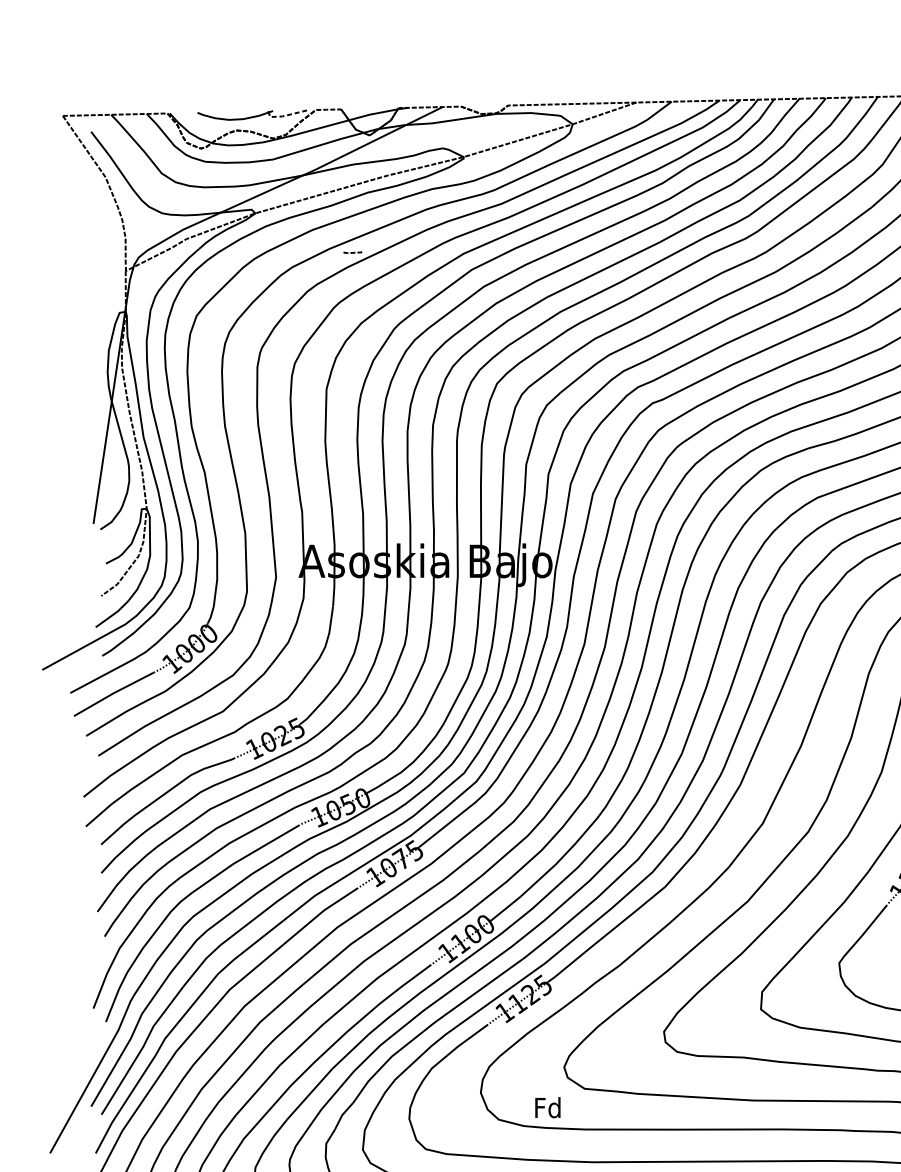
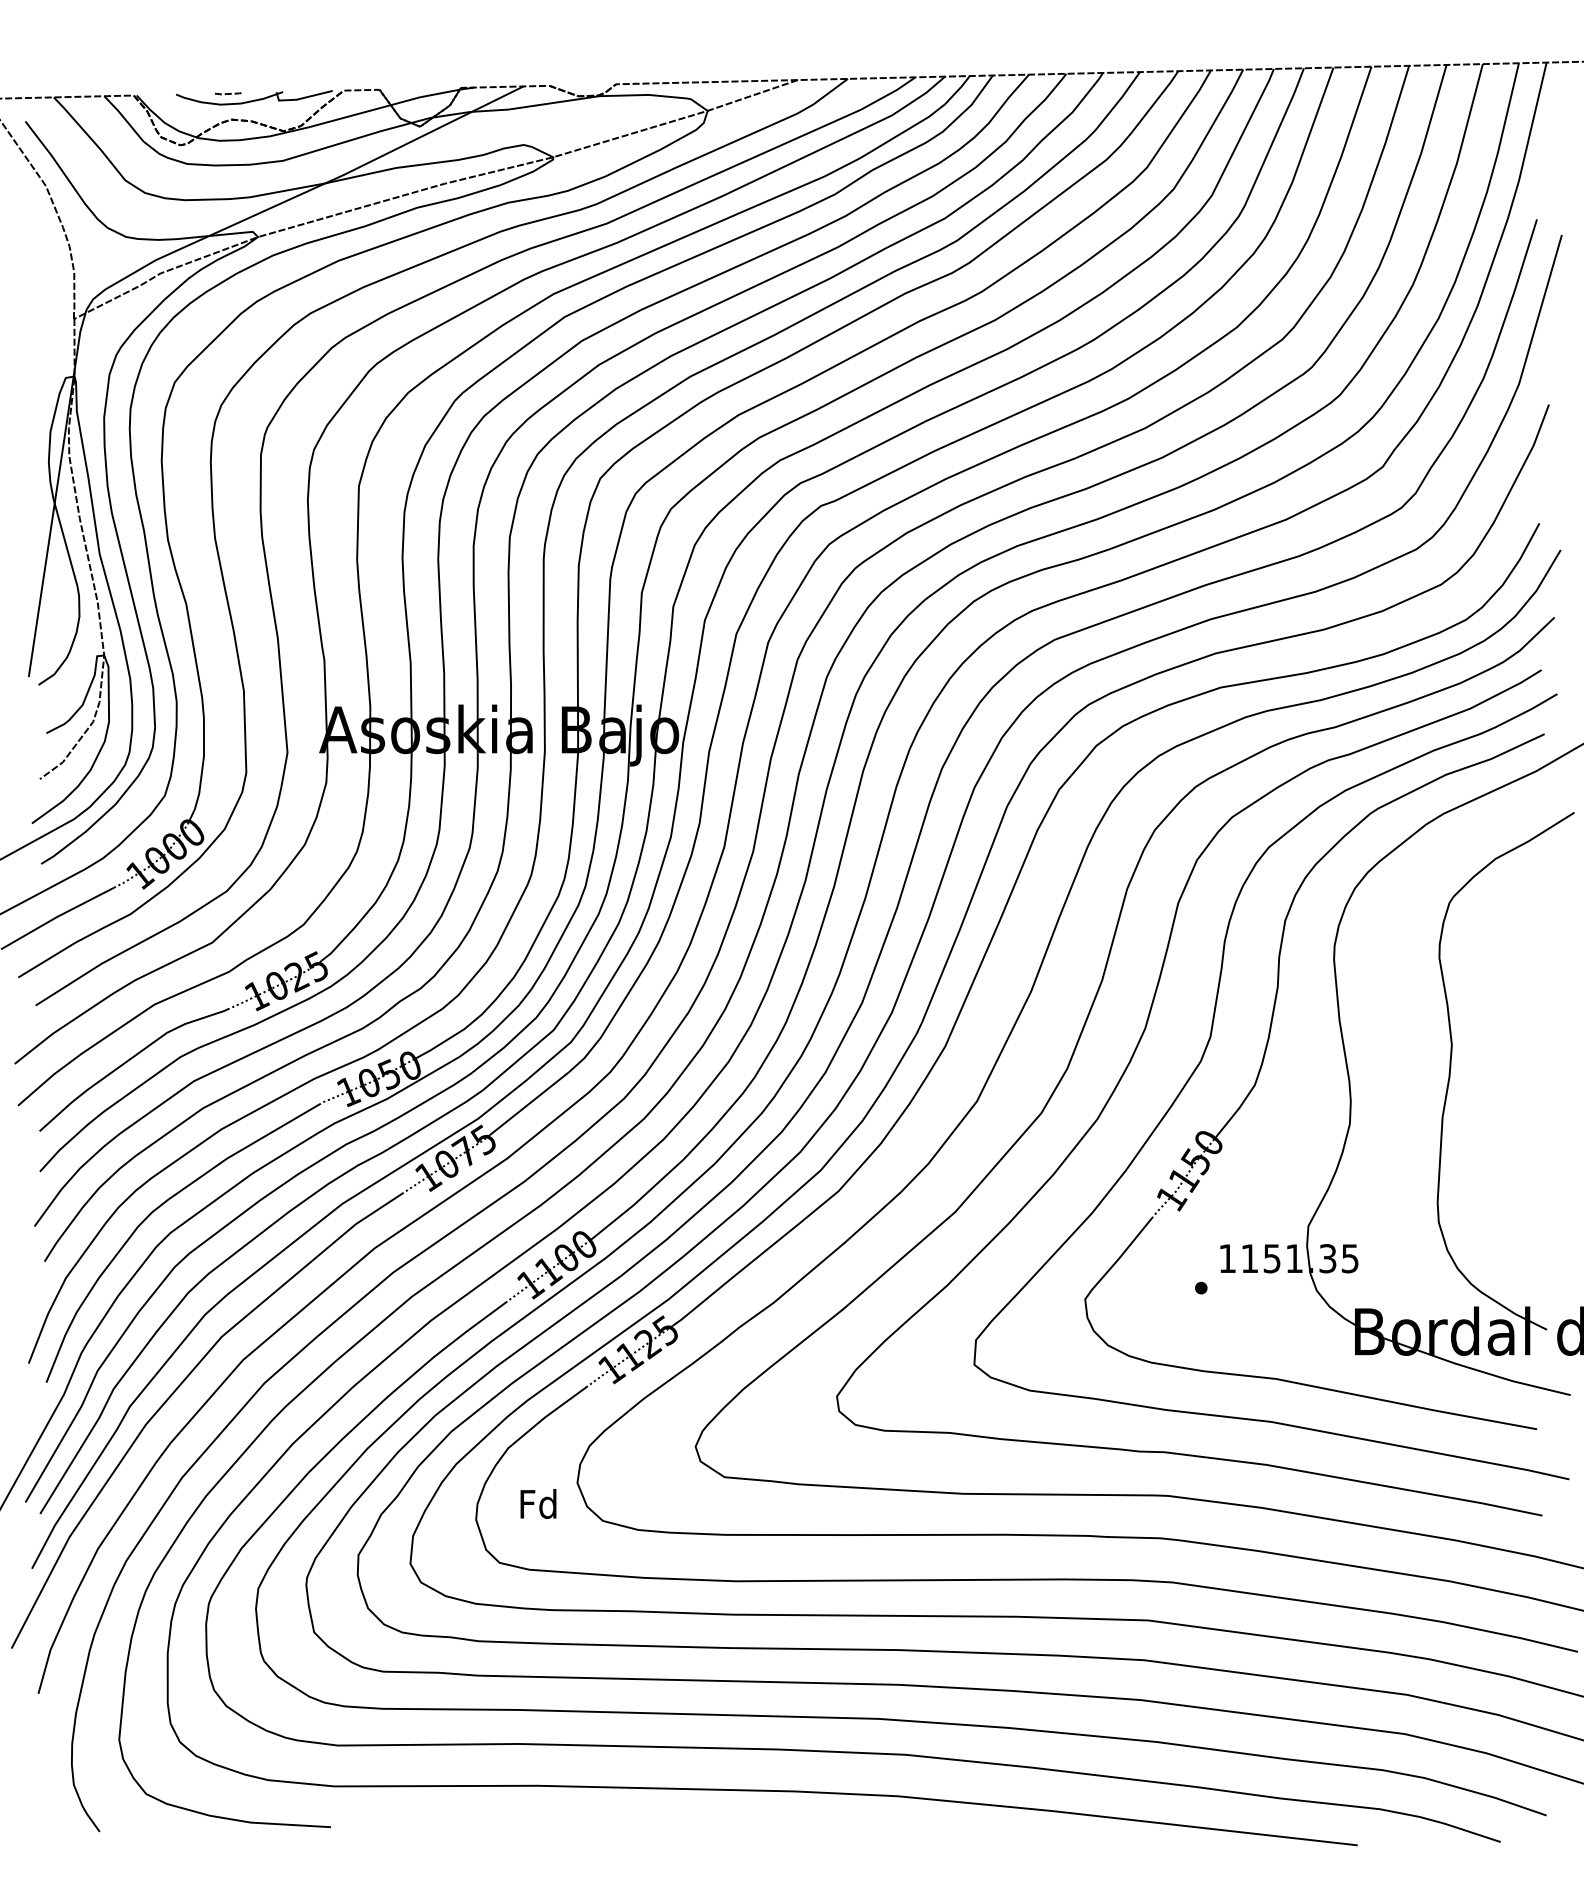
line: (286, 115) -> (301, 98), dashed -> solid
line: (353, 252) -> (228, 93), moved
text: (547, 1107) -> (538, 1503), moved

